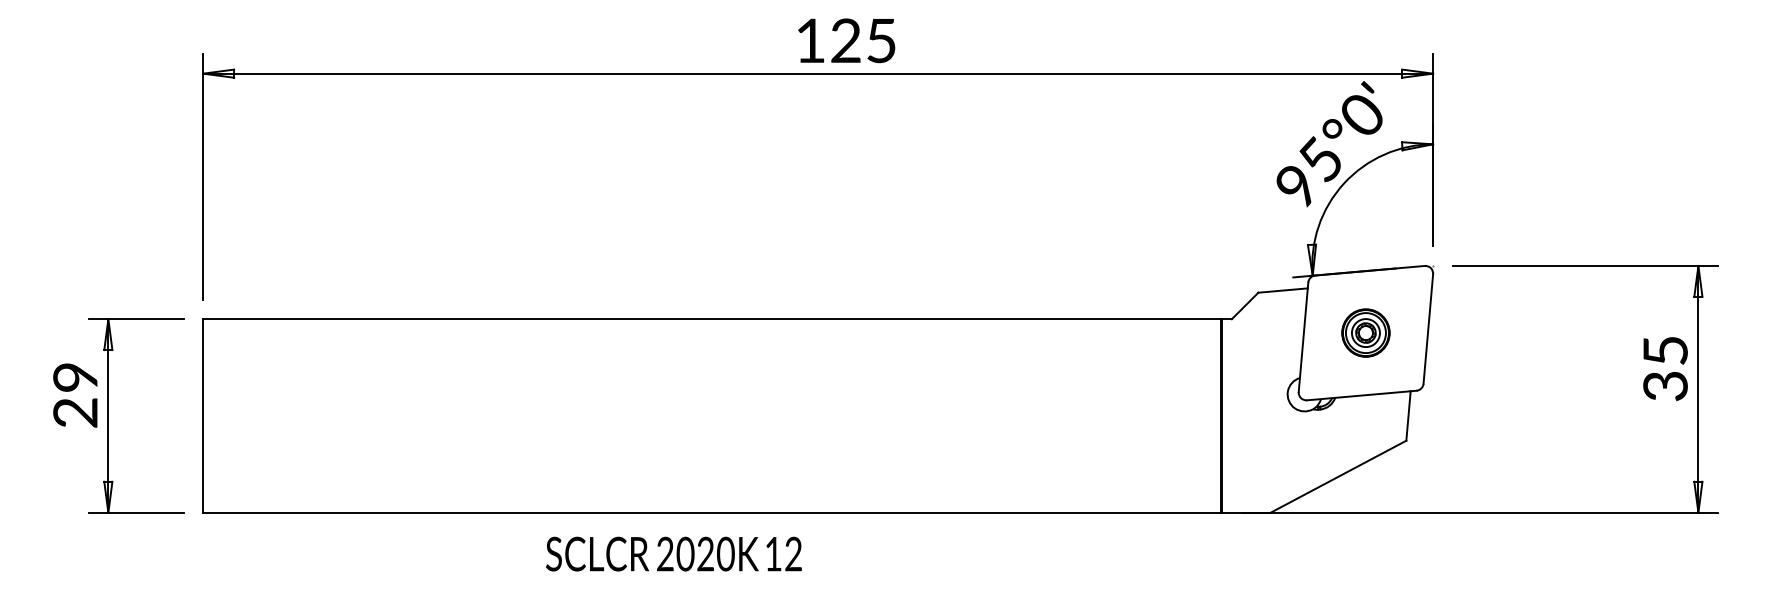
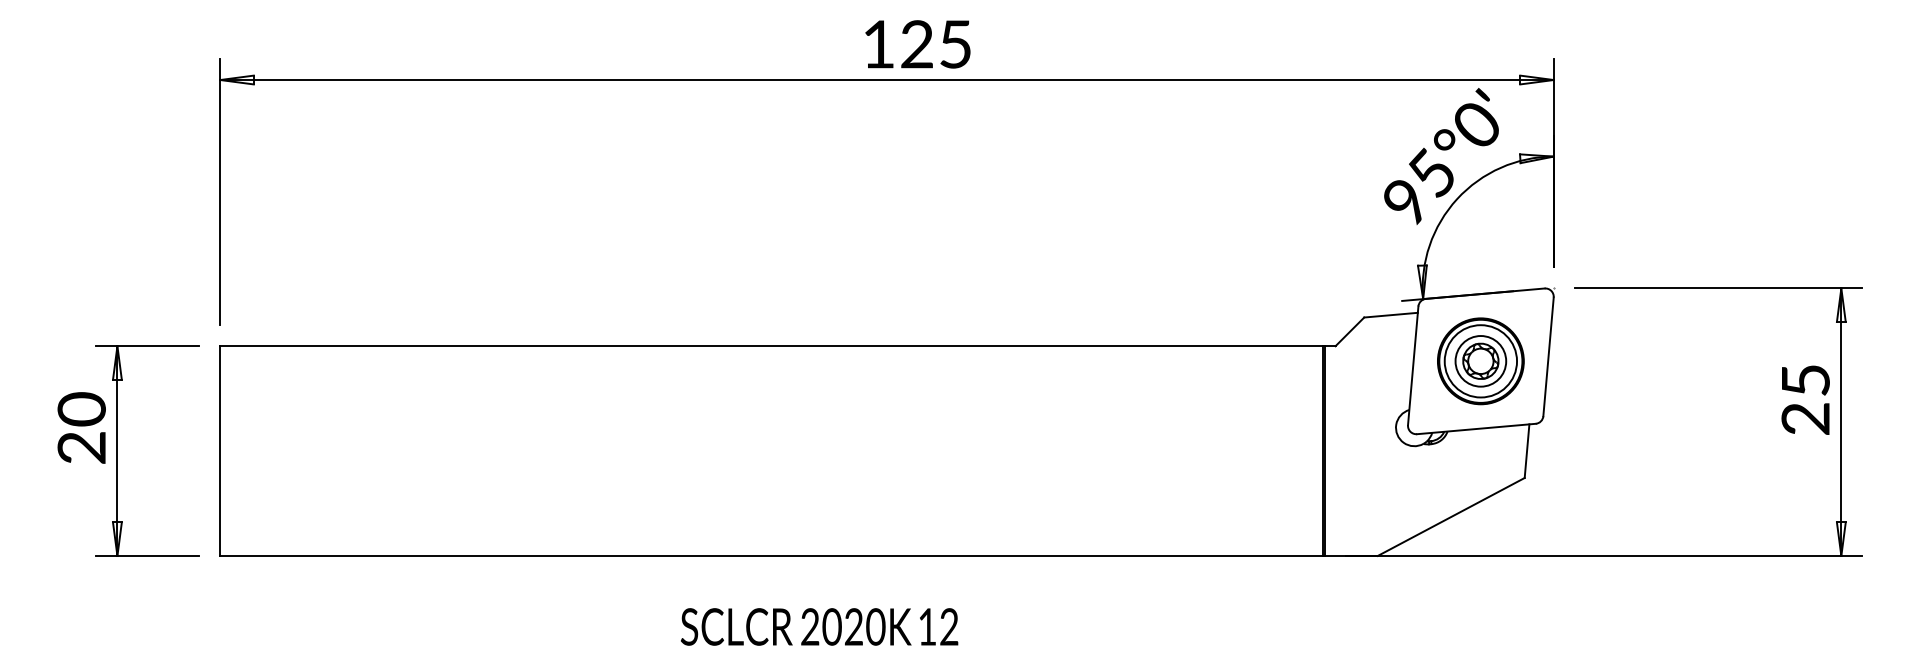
part: (1365, 332) -> (1480, 360), size x1.67
text: (75, 377) -> (81, 409), 29 -> 20
text: (1665, 386) -> (1805, 419), 35 -> 25
text: (673, 553) -> (819, 626), moved

